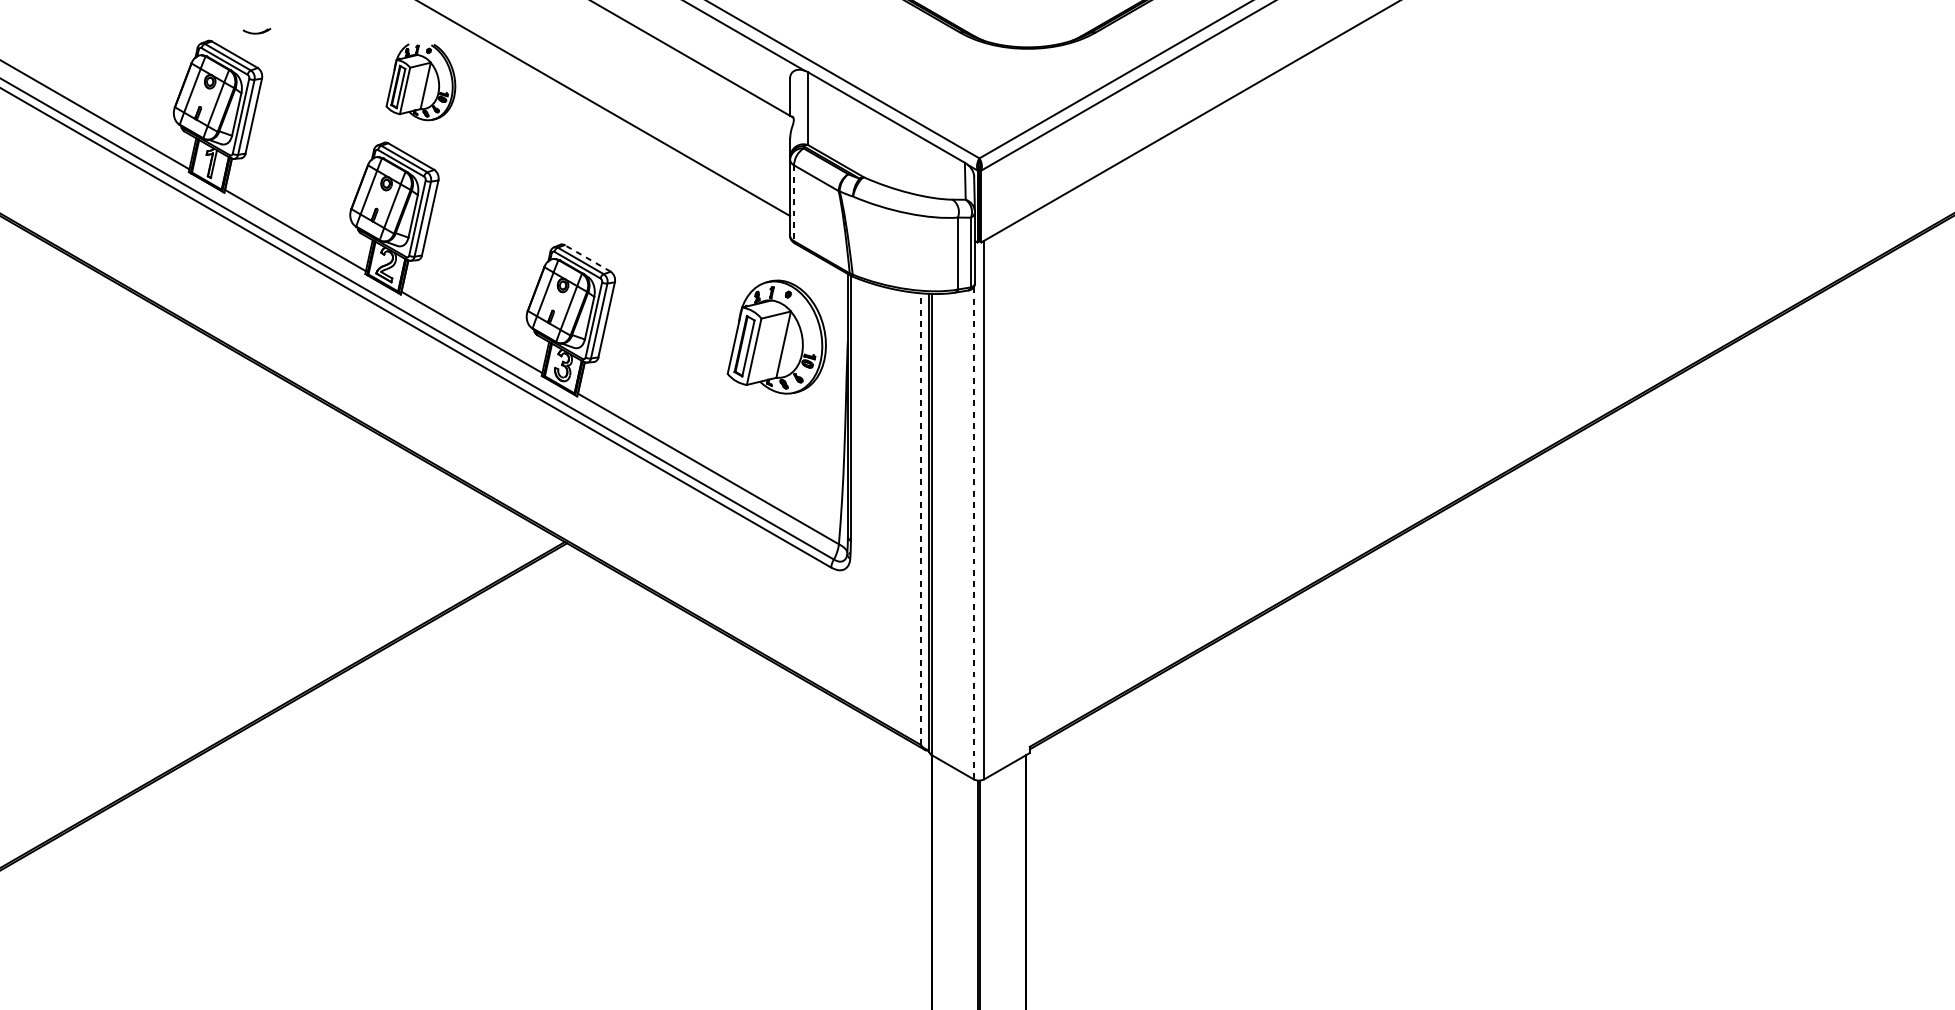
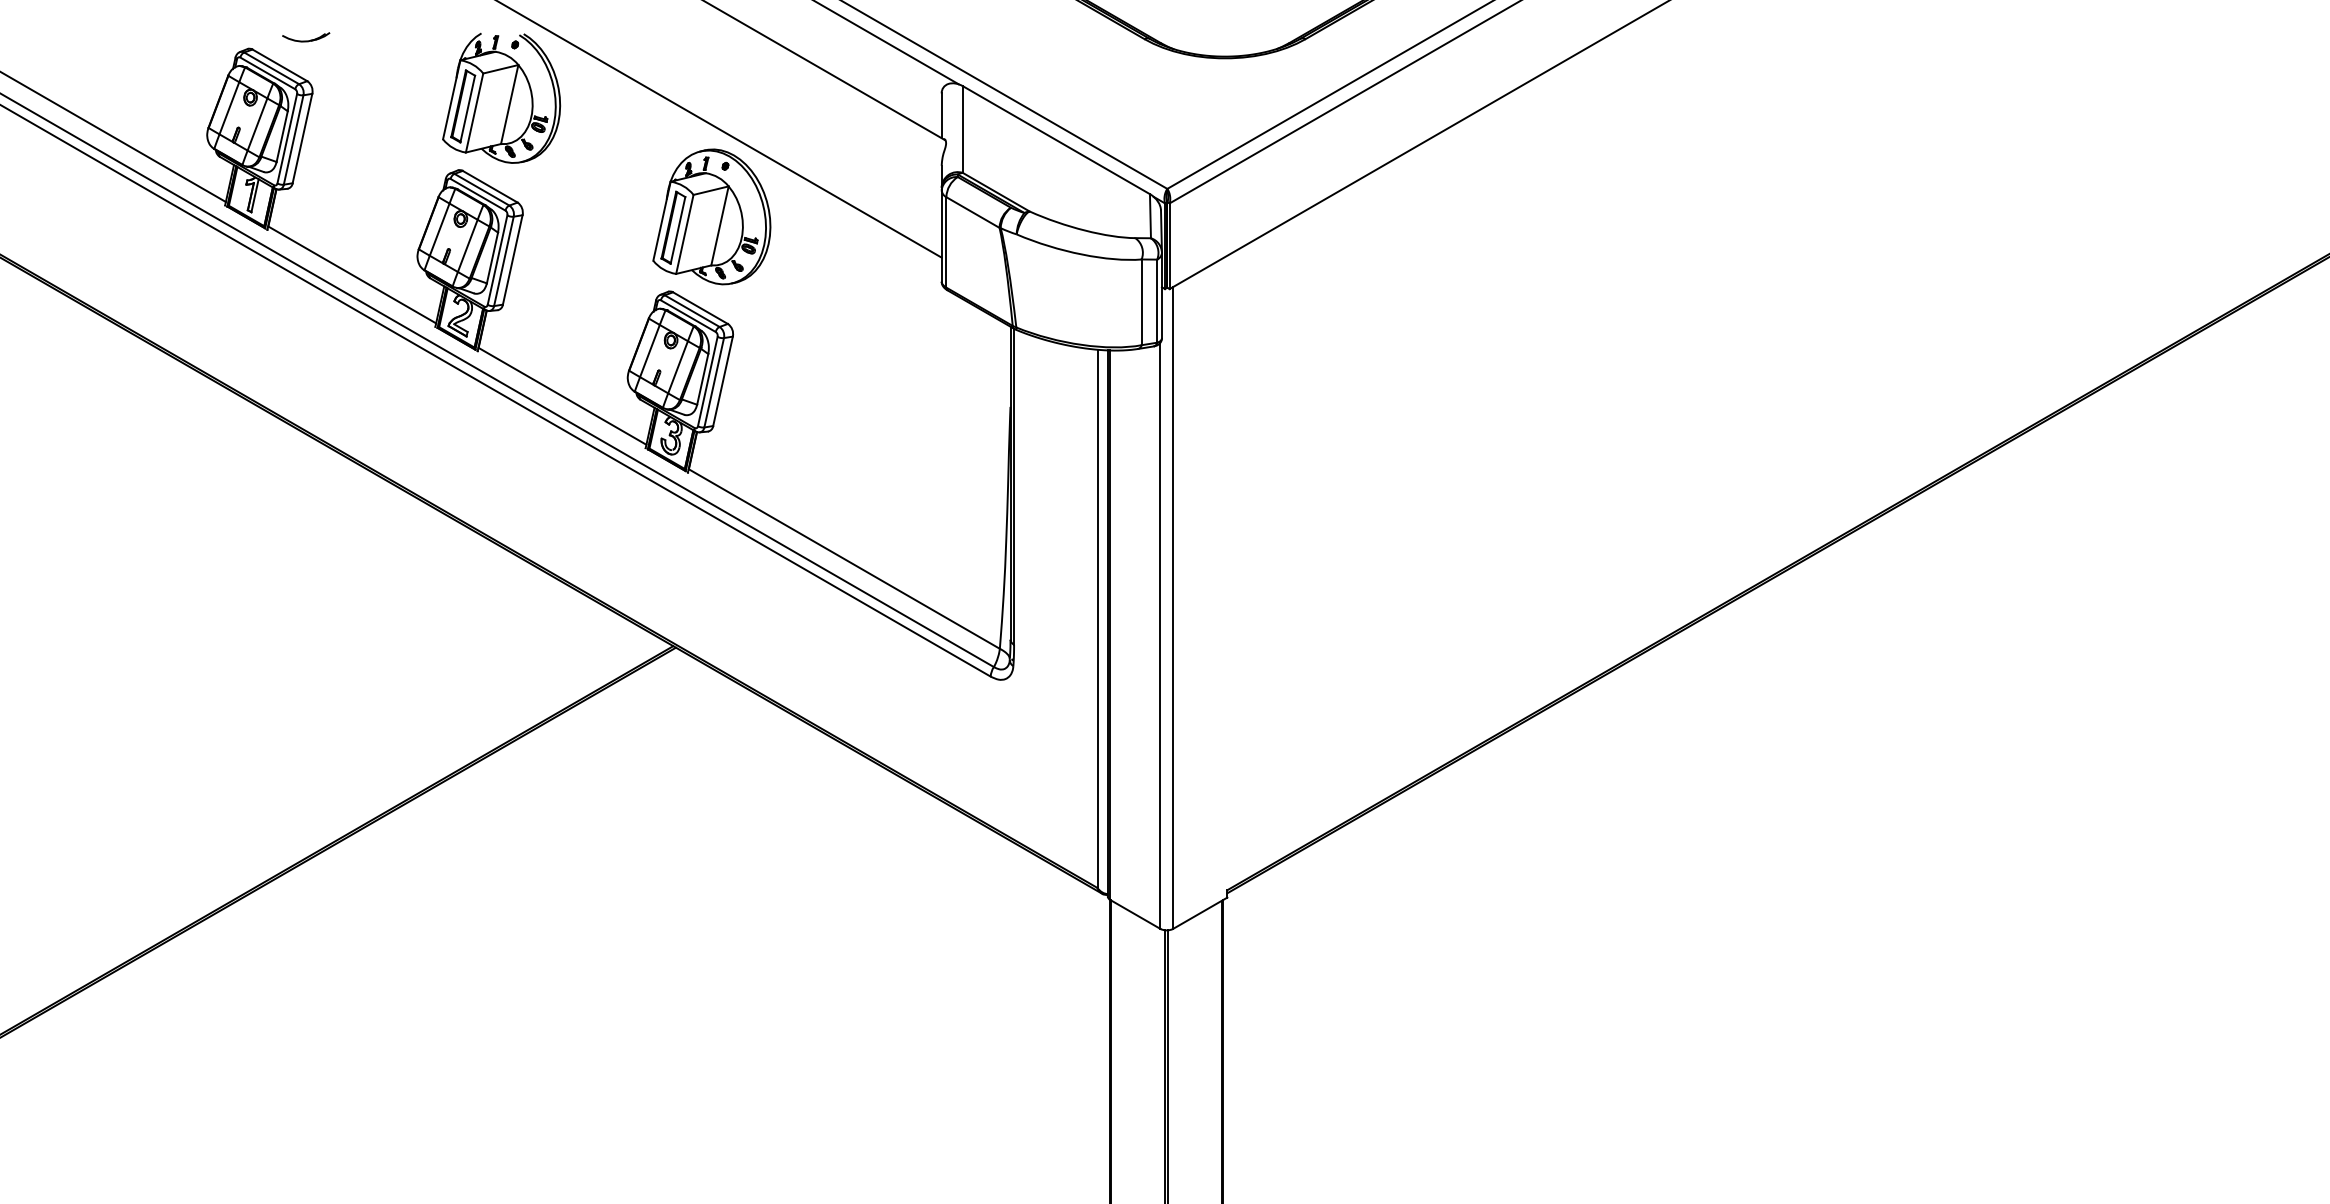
part: (257, 31) -> (306, 37), size x1.43
part: (420, 81) -> (501, 97), size x1.43
line: (794, 203) -> (946, 242), dashed -> solid
line: (587, 258) -> (700, 308), dashed -> solid
part: (776, 336) -> (711, 216), moved
line: (920, 518) -> (1097, 618), dashed -> solid
line: (973, 533) -> (1160, 636), dashed -> solid

